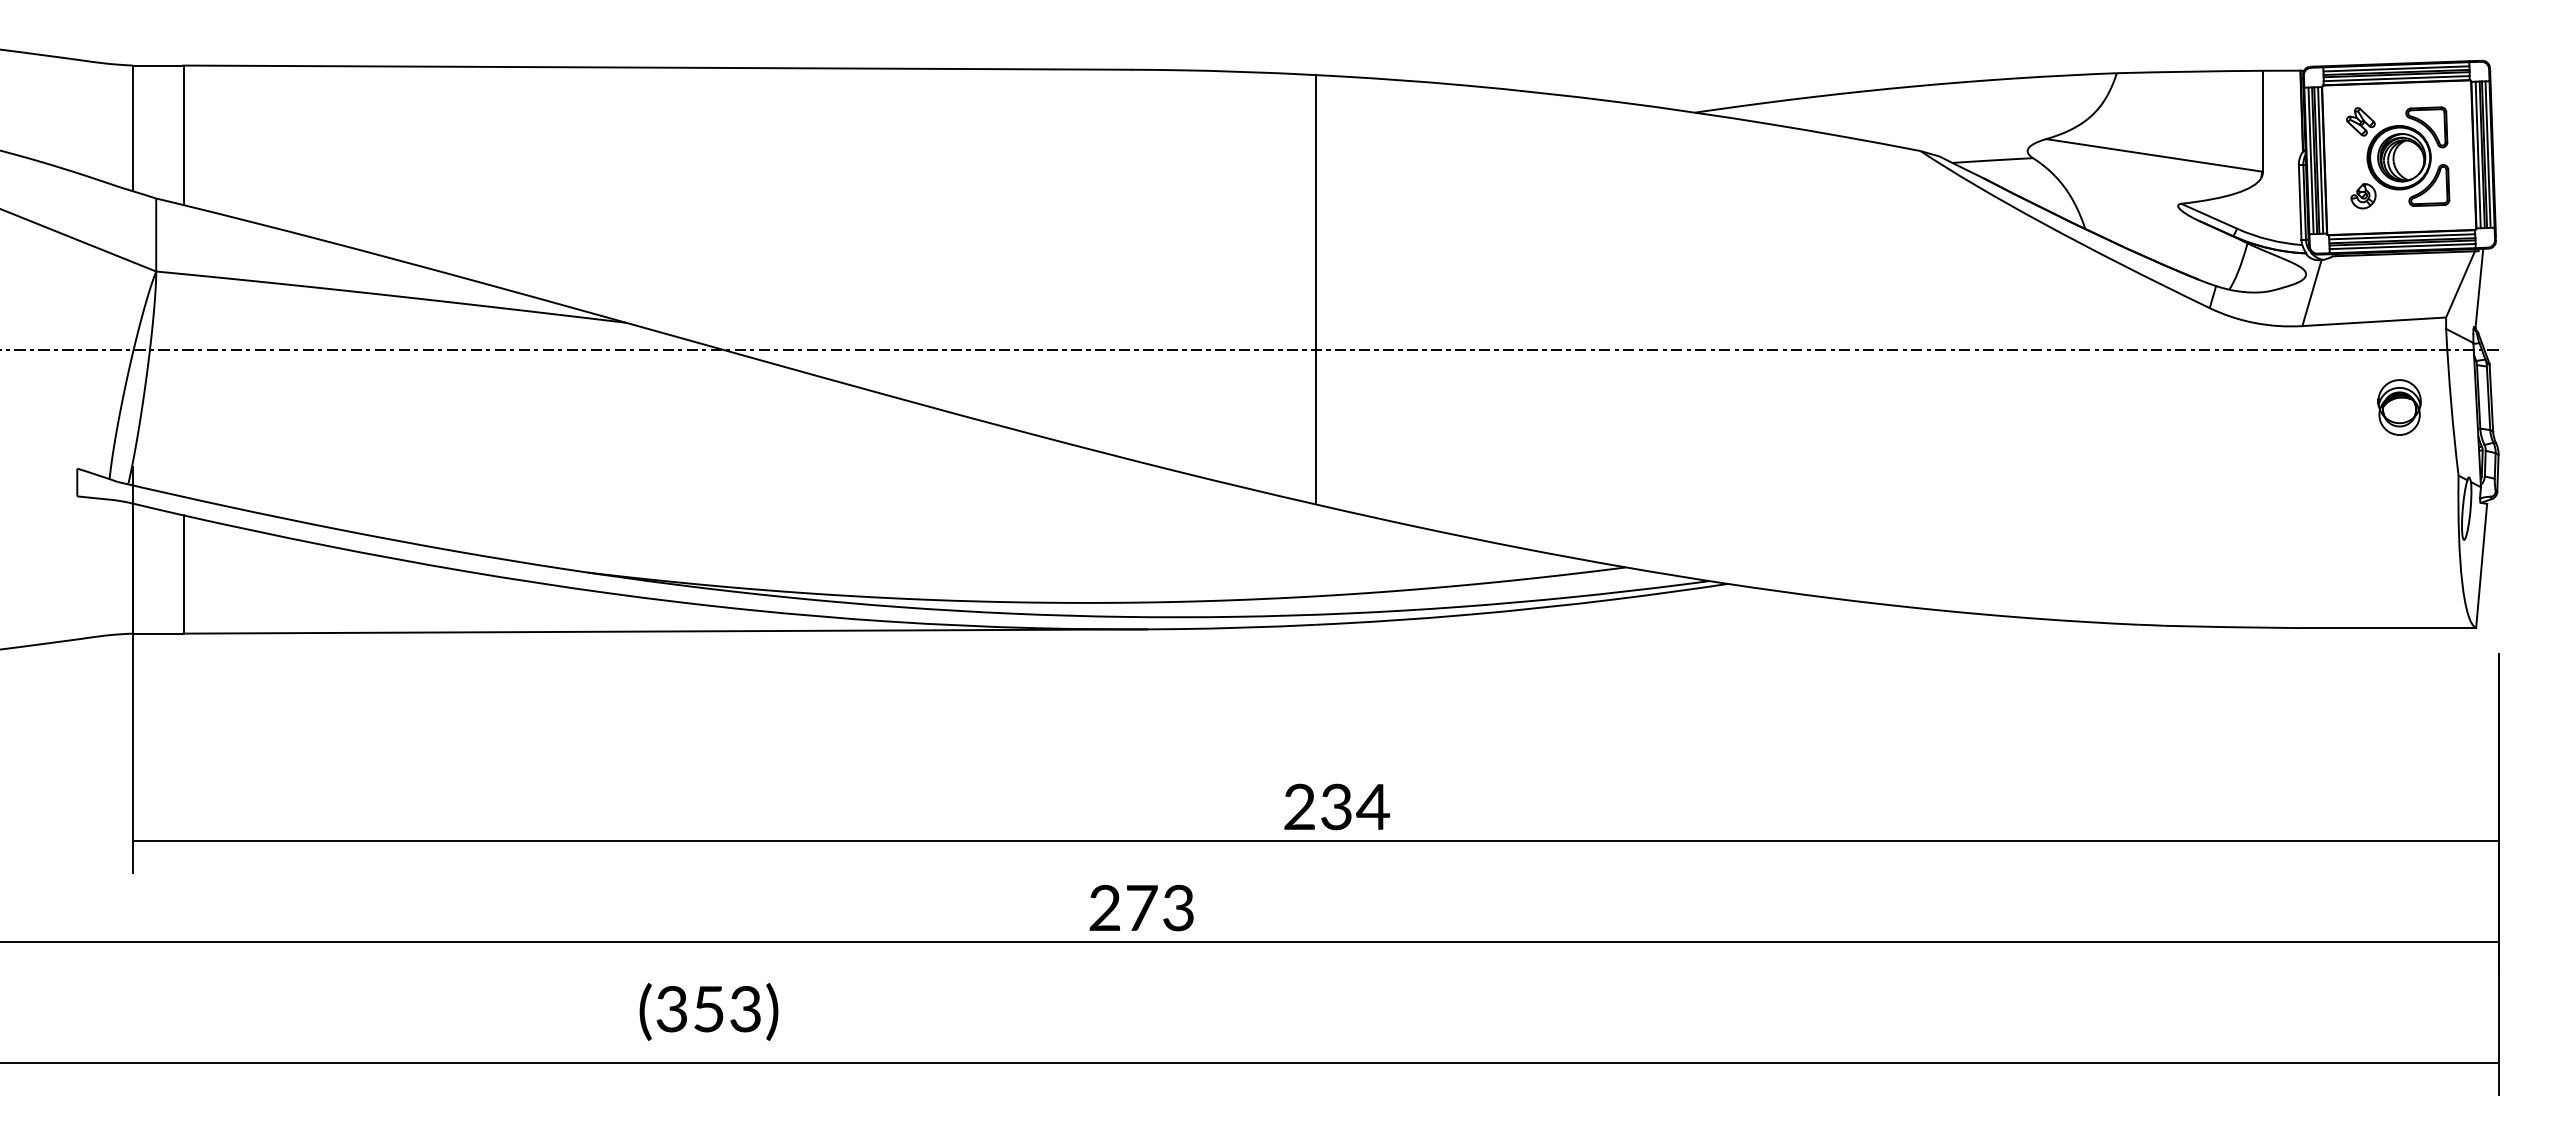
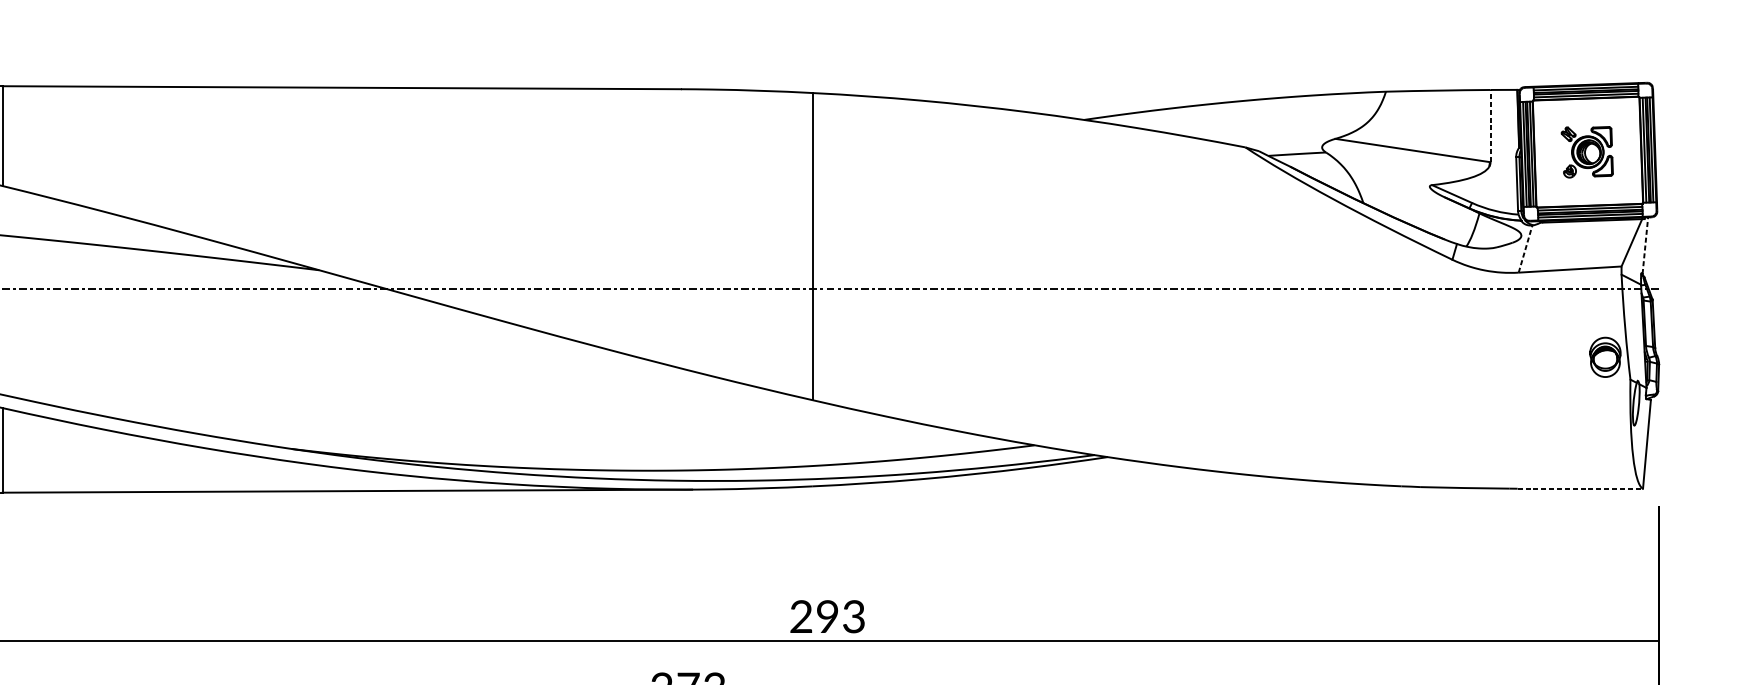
line: (2263, 120) -> (1490, 125), solid -> dashed
part: (2398, 157) -> (1587, 152), size x0.7
line: (2479, 288) -> (1645, 245), solid -> dashed
line: (2312, 292) -> (1525, 248), solid -> dashed
part: (2399, 407) -> (1605, 357), moved
line: (2388, 628) -> (1580, 489), solid -> dashed
text: (1355, 806) -> (841, 616), 234 -> 293

